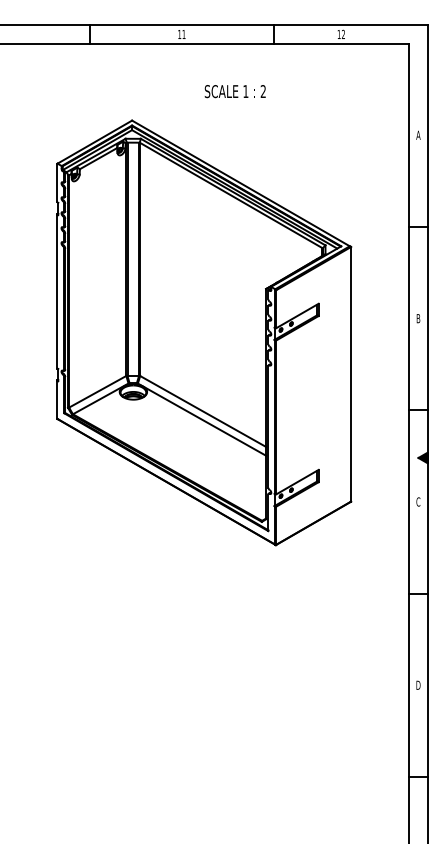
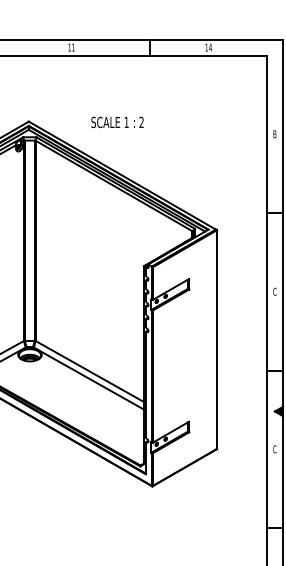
text: (343, 33) -> (210, 46), 12 -> 14
text: (234, 91) -> (116, 122), moved
text: (418, 134) -> (274, 133), A -> B
text: (418, 318) -> (274, 291), B -> C

